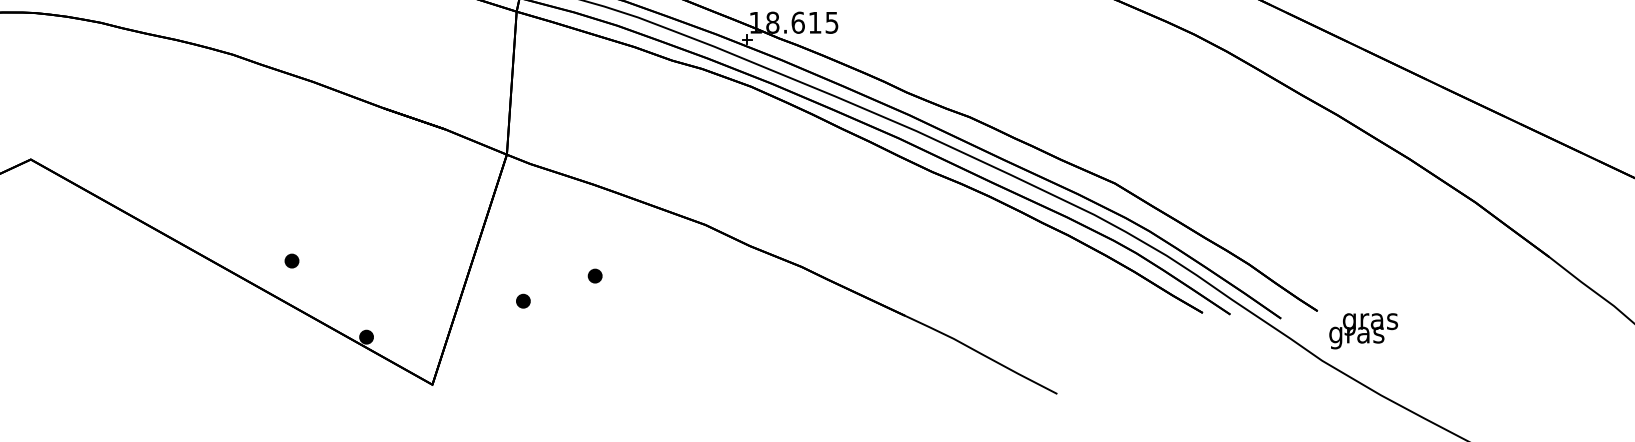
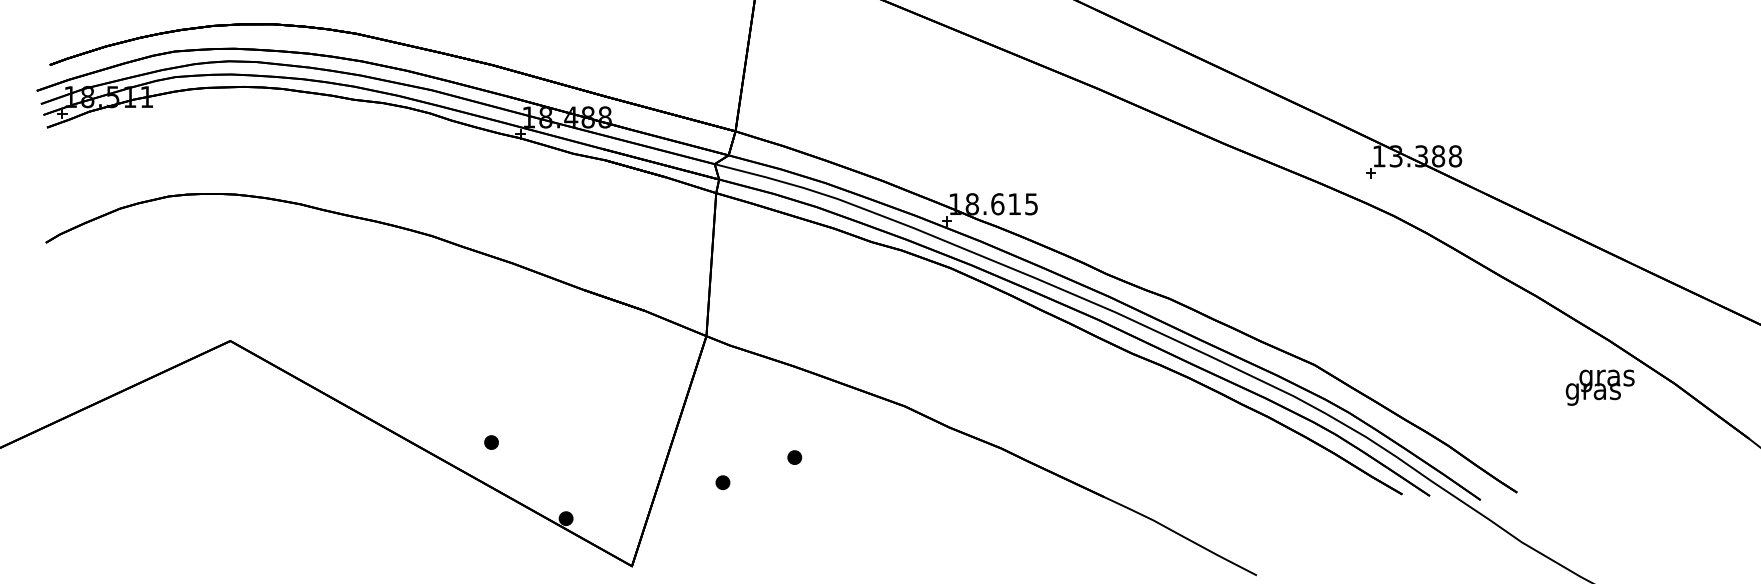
text: (1362, 331) -> (1599, 387), moved

